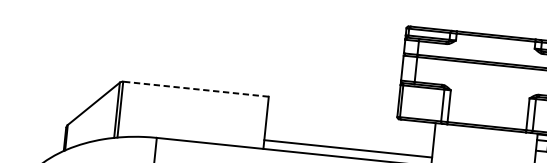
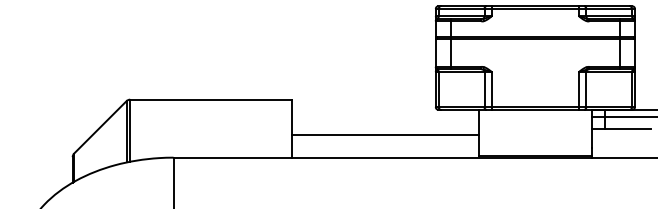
line: (196, 89) -> (211, 99), dashed -> solid
line: (348, 148) -> (385, 134), moved

